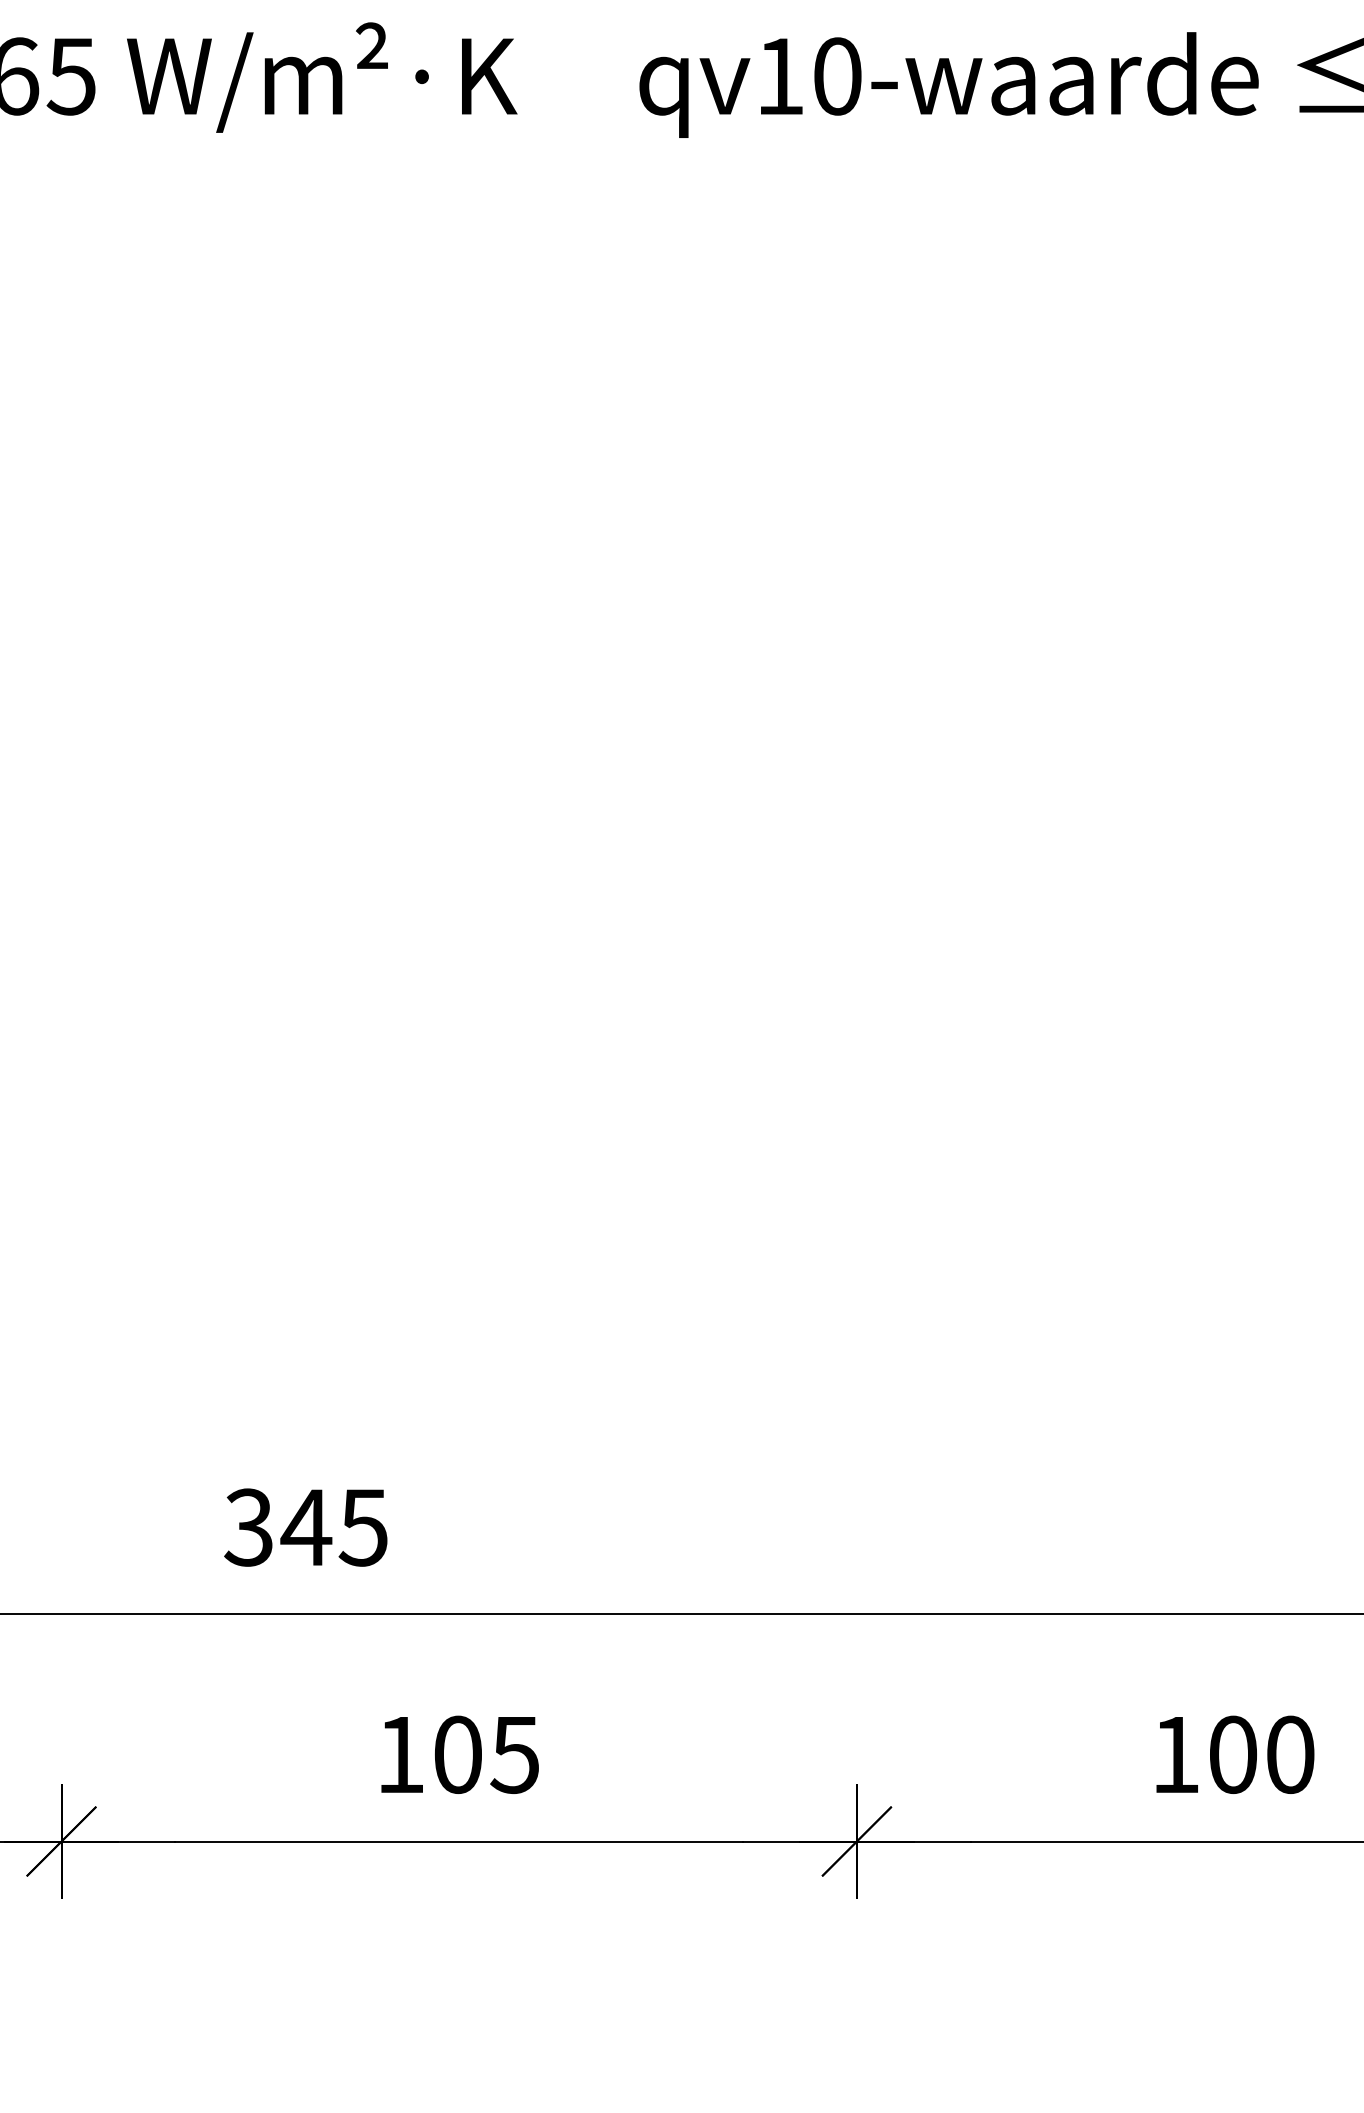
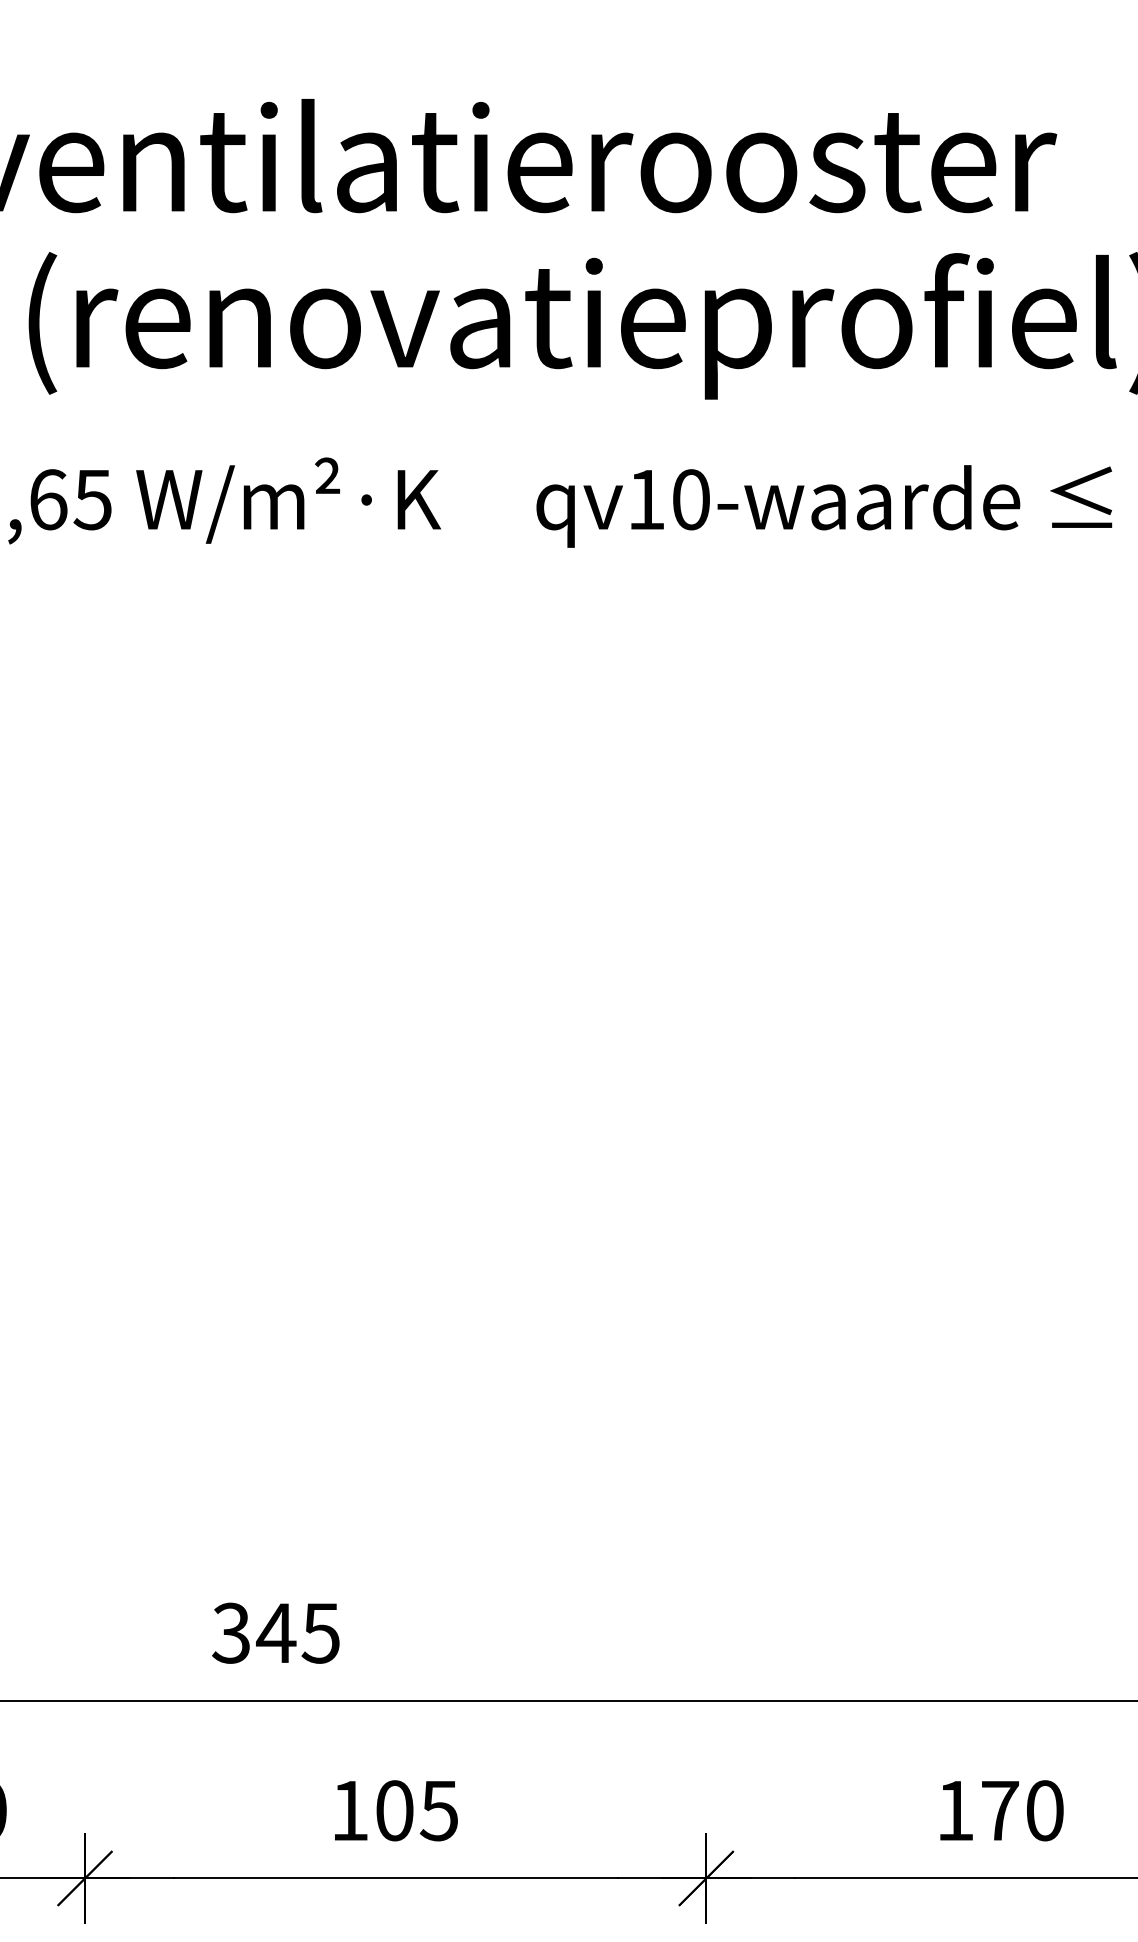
text: (1233, 1754) -> (1000, 1810), 100 -> 170

